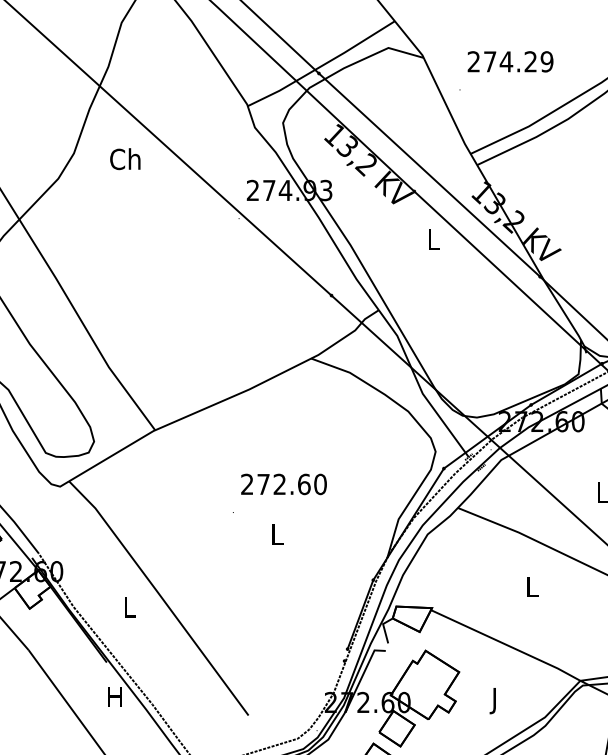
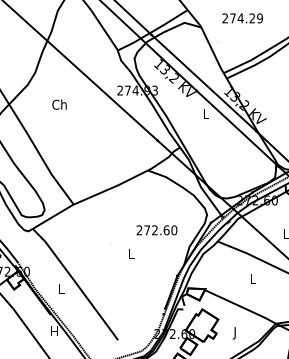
text: (510, 62) -> (242, 18), moved
text: (125, 158) -> (59, 104), moved
text: (282, 484) -> (156, 230), moved

